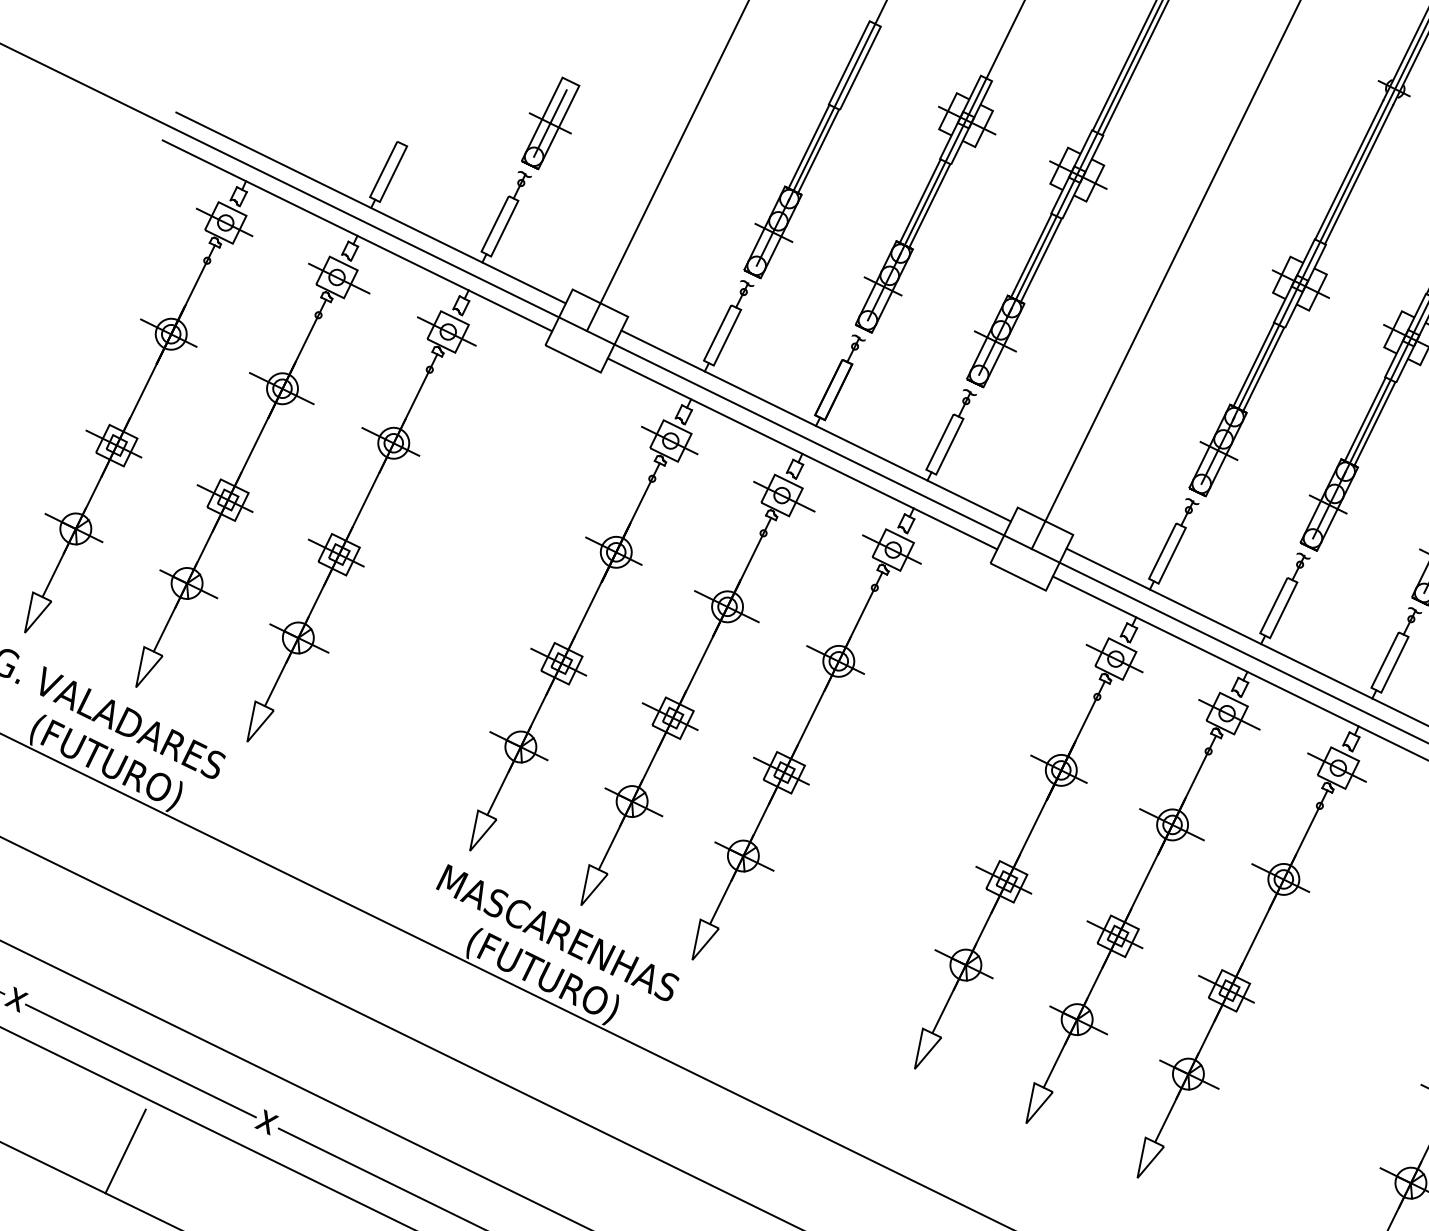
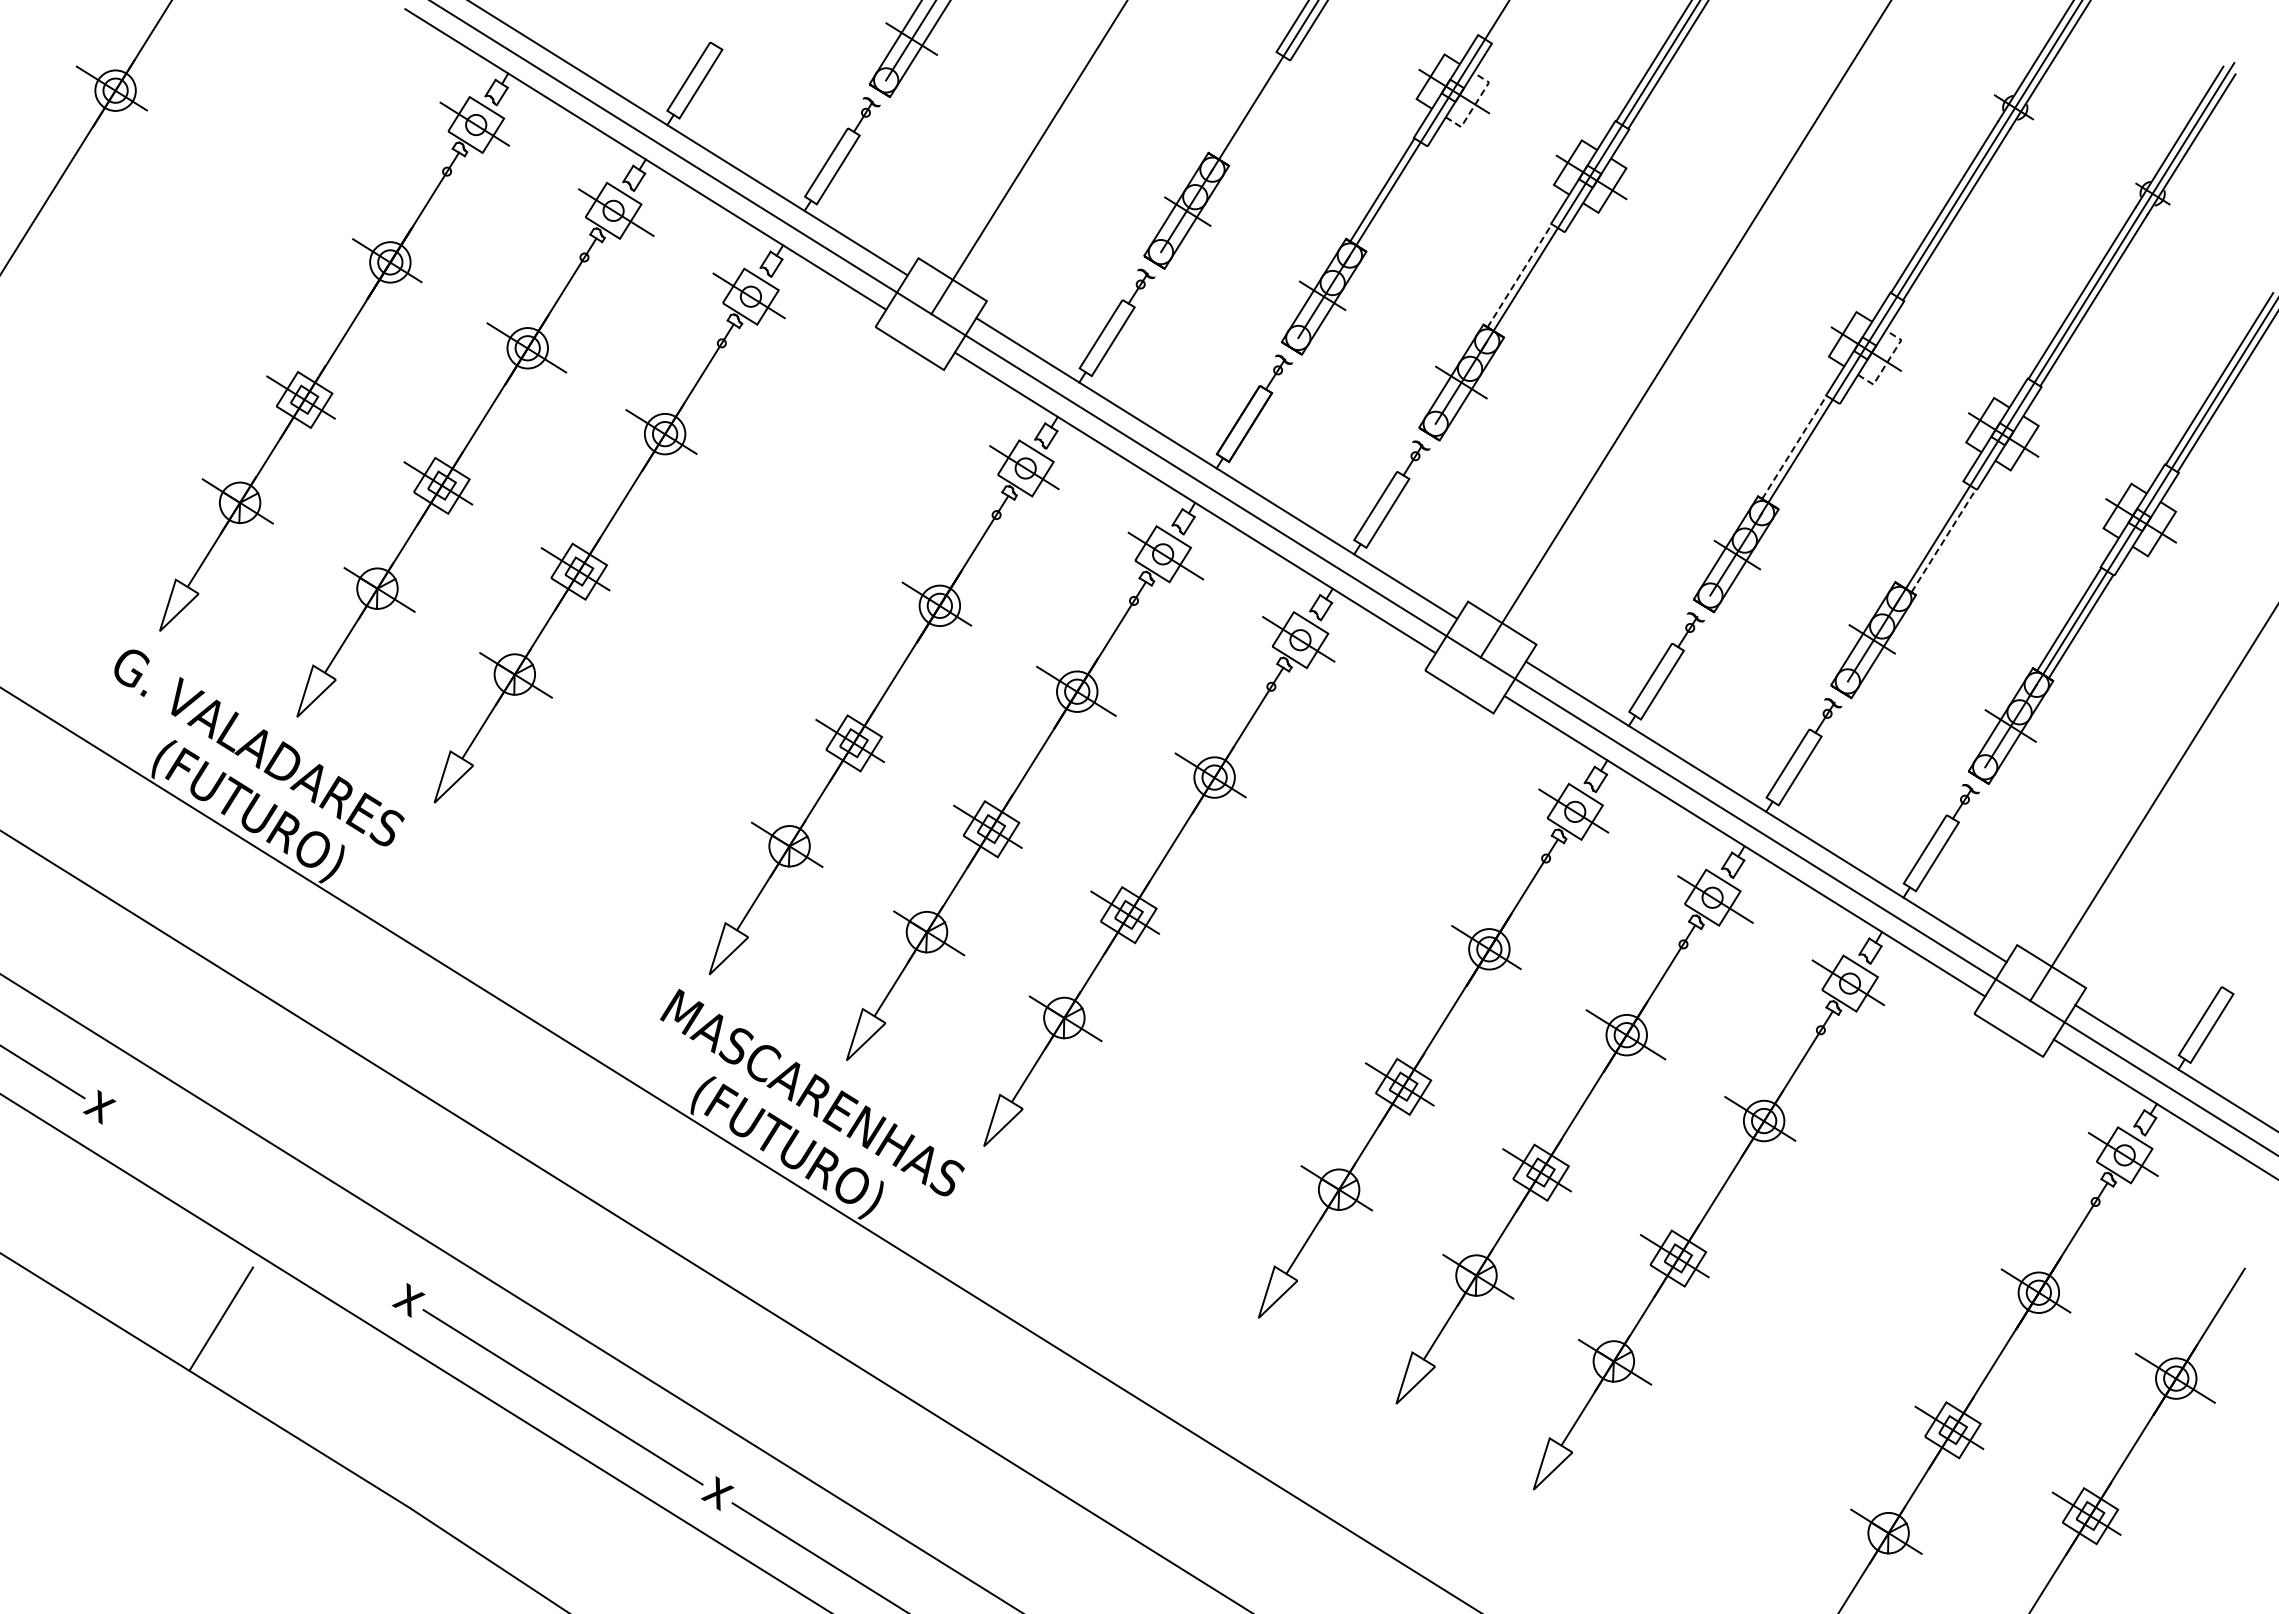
line: (984, 128) -> (1475, 104), solid -> dashed
line: (808, 146) -> (1244, 103), removed
line: (818, 151) -> (1256, 111), removed
line: (929, 206) -> (1393, 197), removed
line: (1031, 255) -> (1519, 275), solid -> dashed
line: (1040, 259) -> (1531, 282), removed
line: (1317, 291) -> (1887, 361), solid -> dashed
line: (1253, 364) -> (1794, 447), solid -> dashed
line: (1263, 369) -> (1806, 454), removed
line: (1364, 419) -> (1931, 533), removed
line: (1374, 423) -> (1943, 540), solid -> dashed
line: (141, 1060) -> (253, 1203), removed

